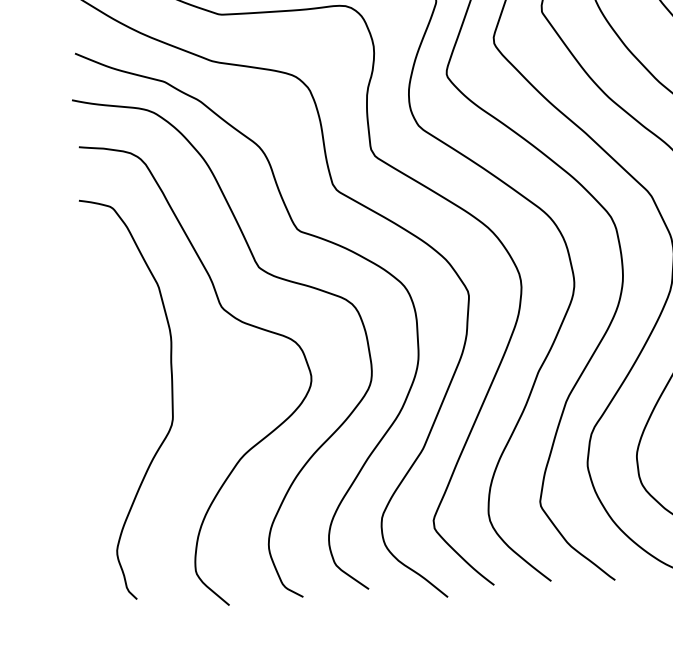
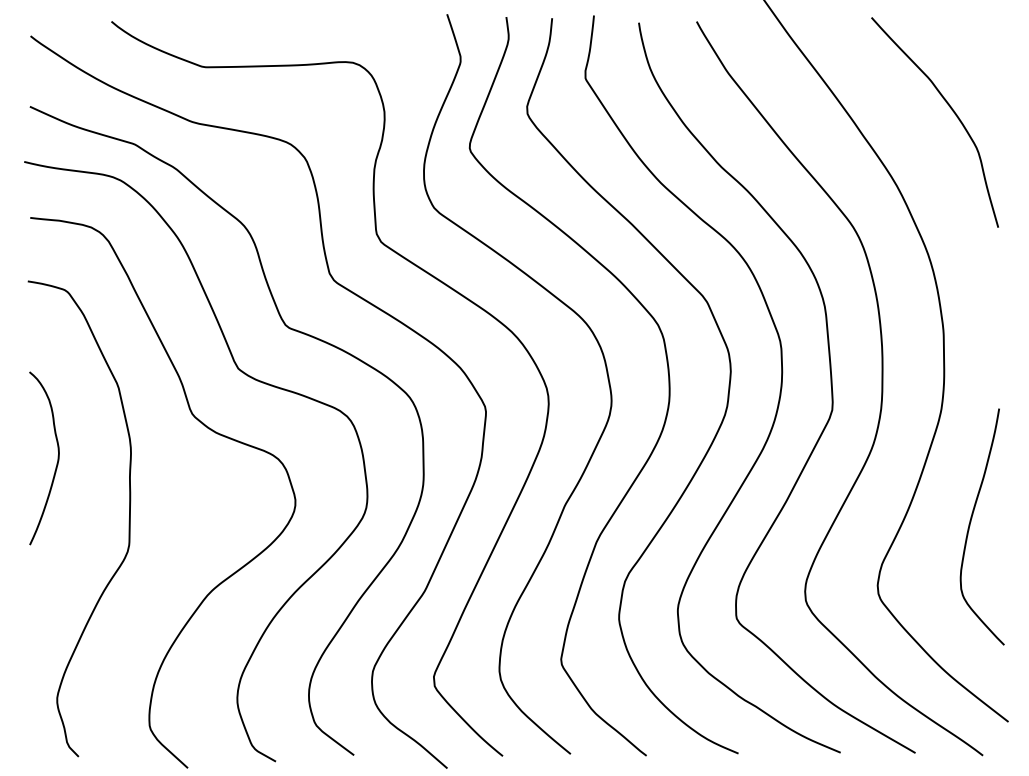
curve: (109, 348) -> (57, 458), added

